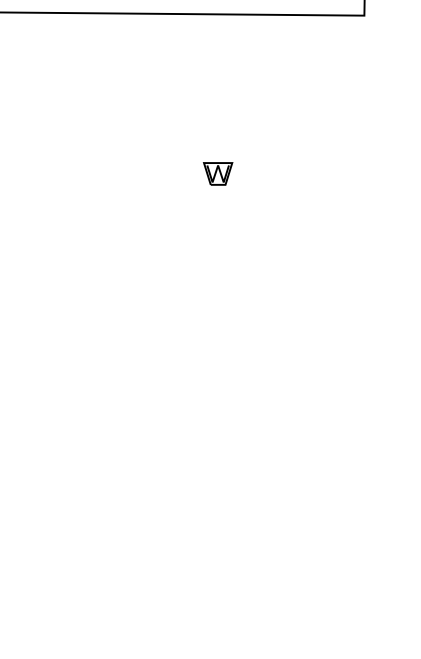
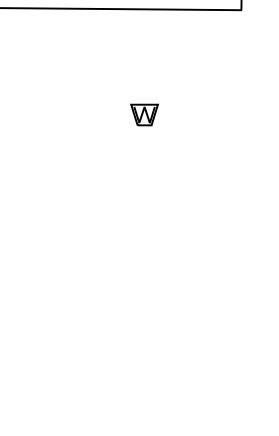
part: (218, 173) -> (144, 114), size x1.43

